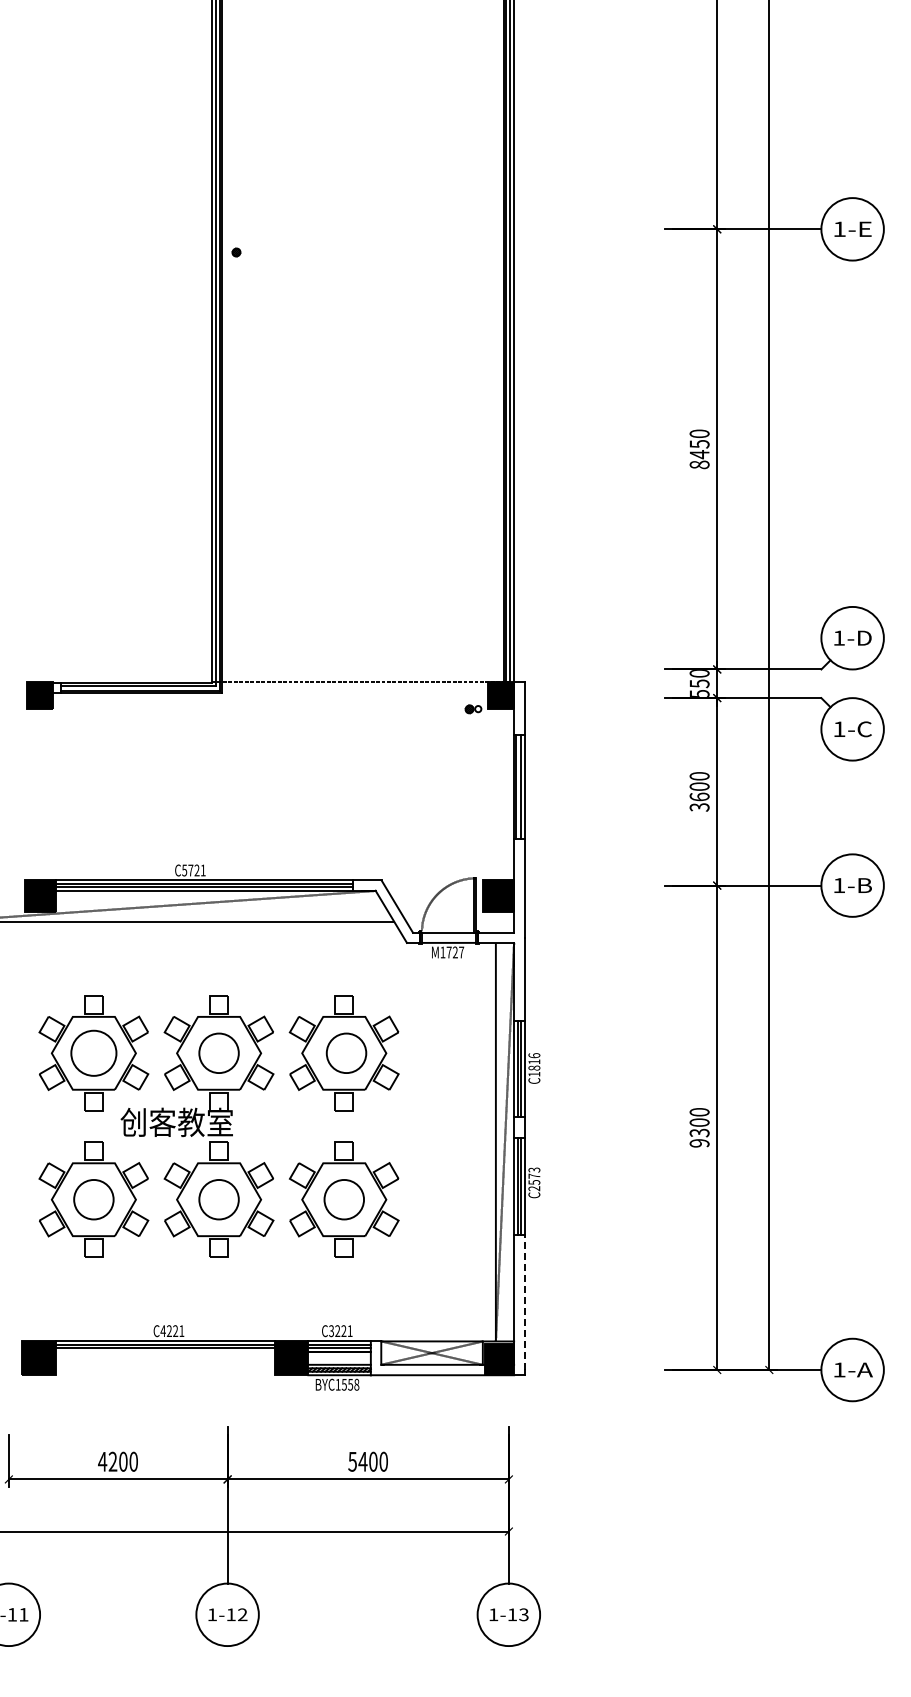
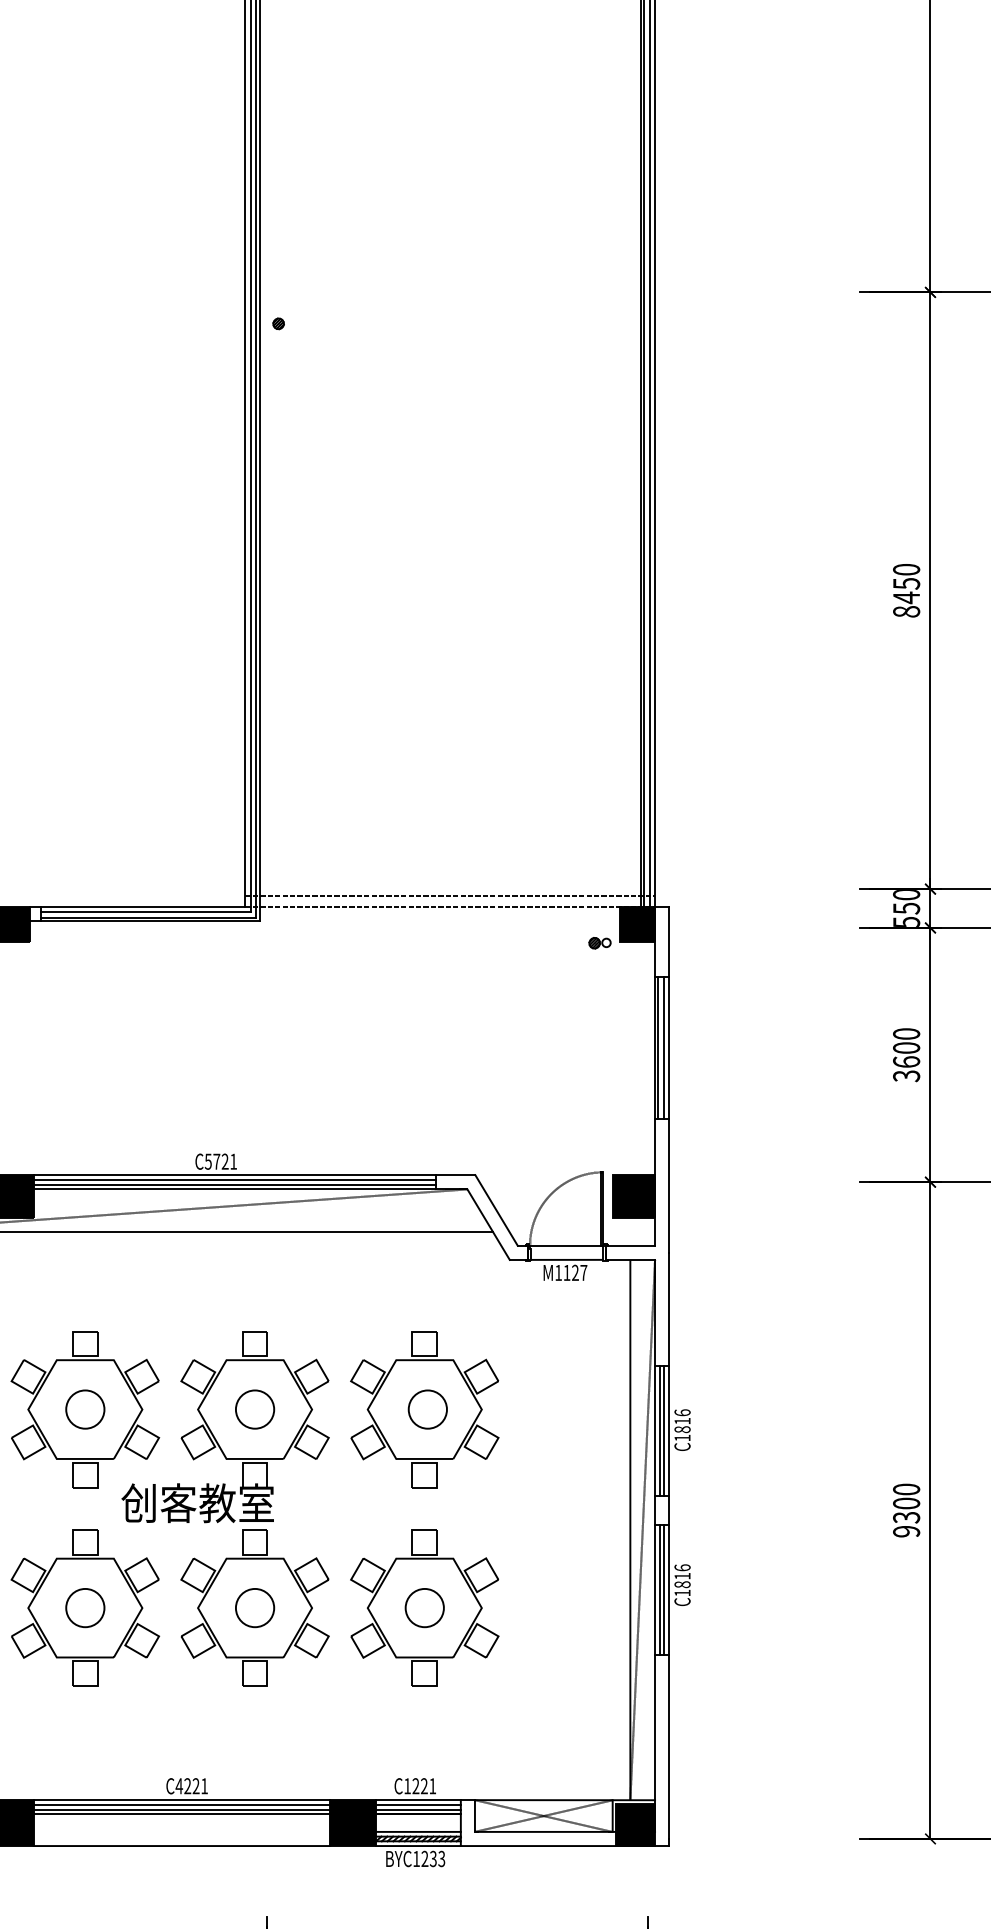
line: (363, 674) -> (450, 895), added
text: (448, 952) -> (566, 1272), M1727 -> M1127
circle: (93, 1053) -> (84, 1409), size x0.62
circle: (218, 1053) -> (254, 1409), size x0.71
circle: (346, 1053) -> (427, 1409), size x0.71
text: (534, 1179) -> (682, 1580), C2573 -> C1816
circle: (93, 1199) -> (84, 1607), size x0.71
circle: (218, 1199) -> (254, 1607), size x0.71
circle: (344, 1199) -> (425, 1607), size x0.71
line: (524, 1302) -> (669, 1747), dashed -> solid
text: (331, 1331) -> (407, 1786), C3221 -> C1221
line: (164, 1351) -> (181, 1813), added
line: (164, 1375) -> (181, 1846), added
text: (350, 1384) -> (433, 1858), BYC1558 -> BYC1233

